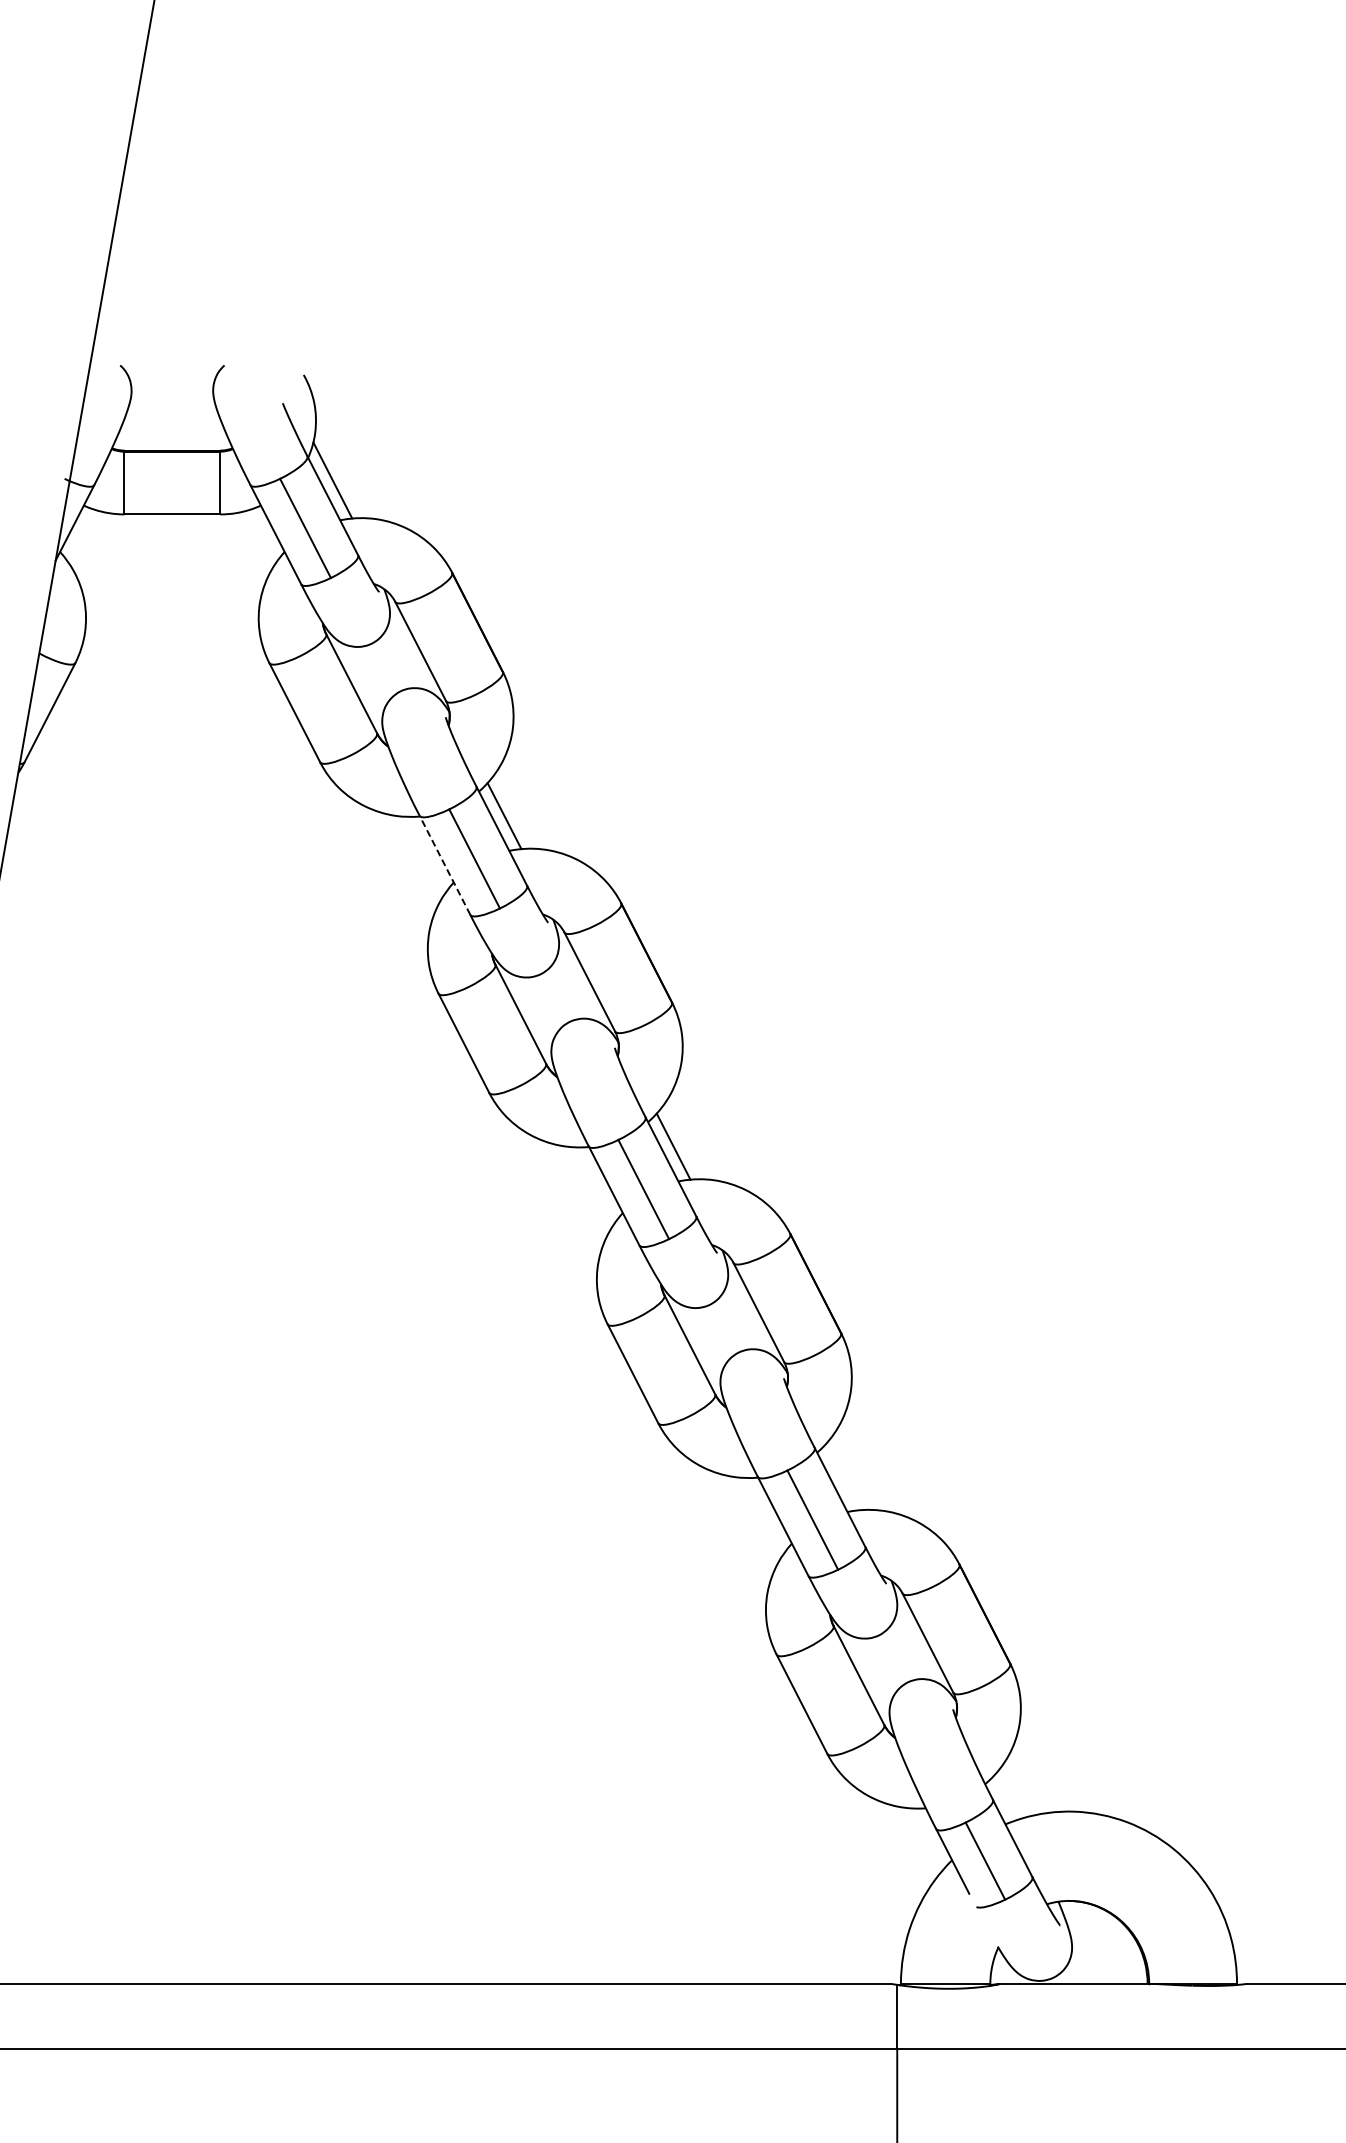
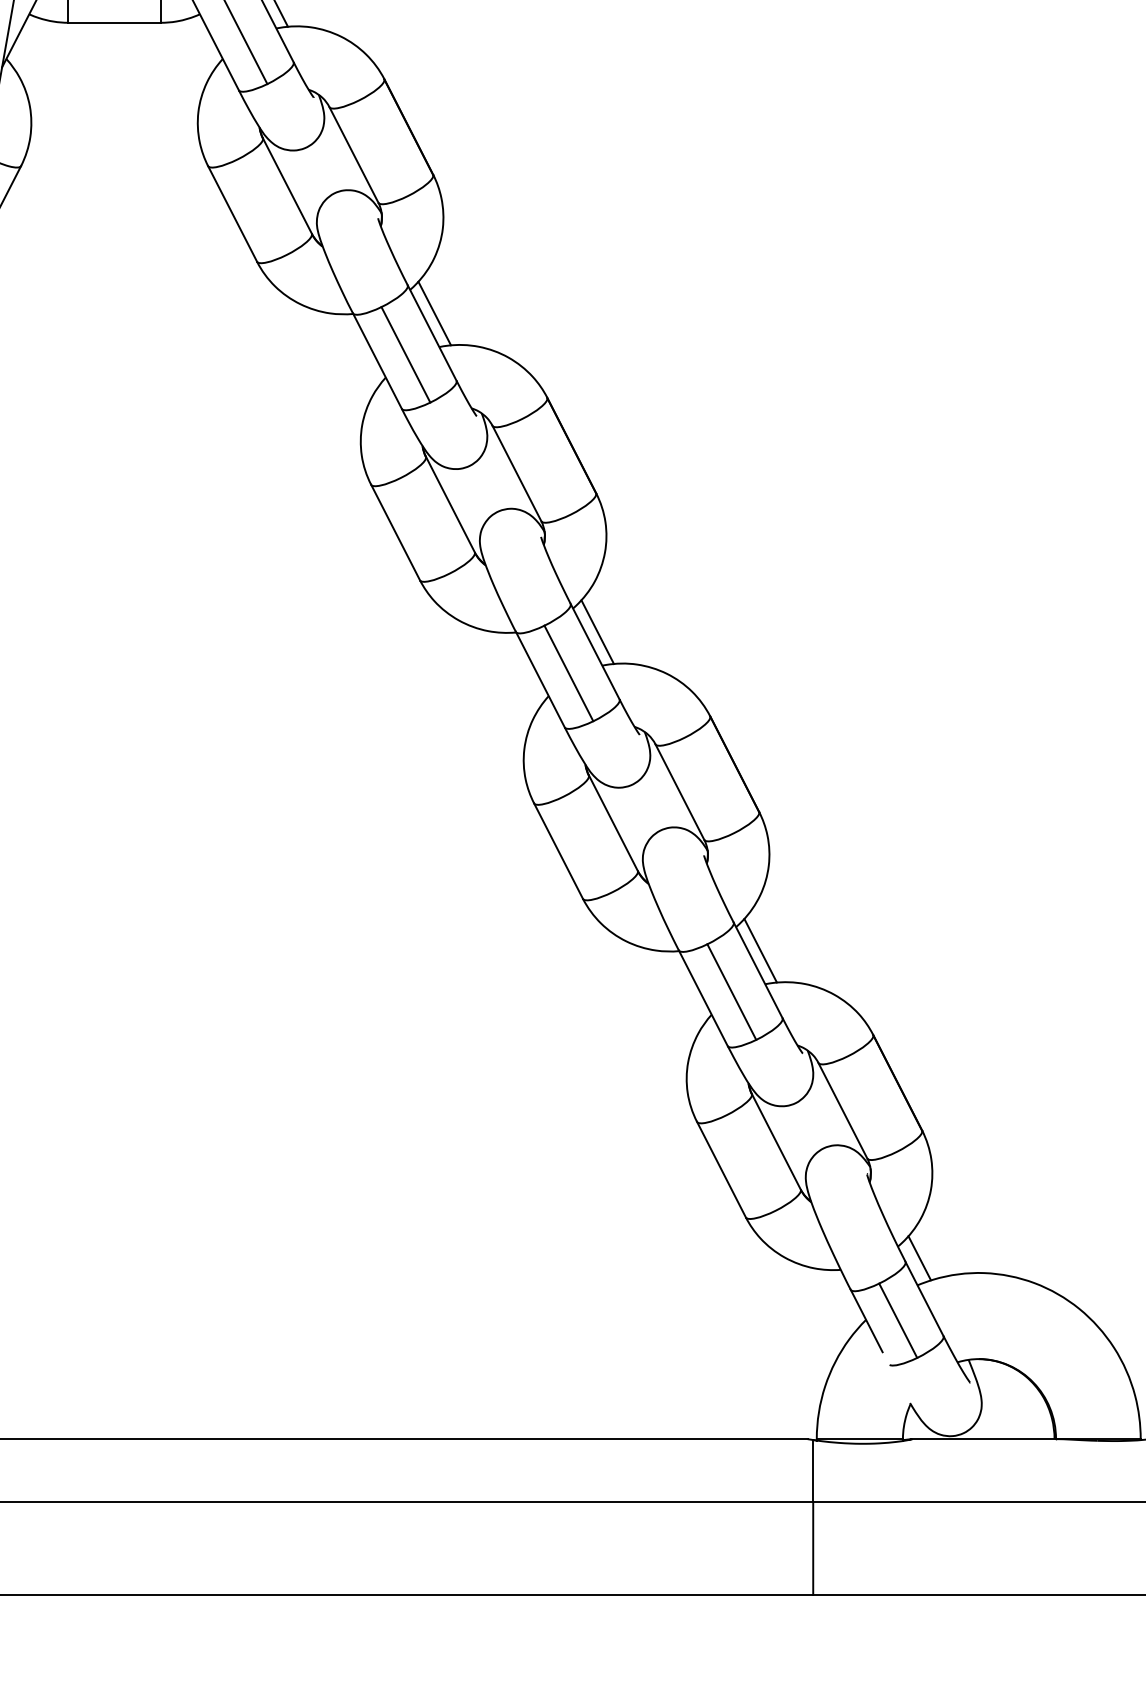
line: (445, 865) -> (377, 361), dashed -> solid
line: (842, 1477) -> (760, 951), added
line: (1007, 1796) -> (919, 1258), added

